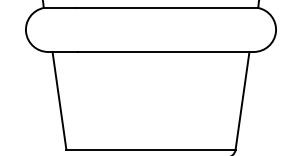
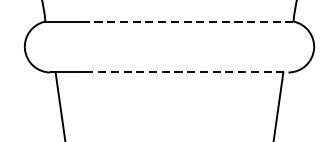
line: (166, 8) -> (187, 22), solid -> dashed
line: (166, 51) -> (187, 71), solid -> dashed

